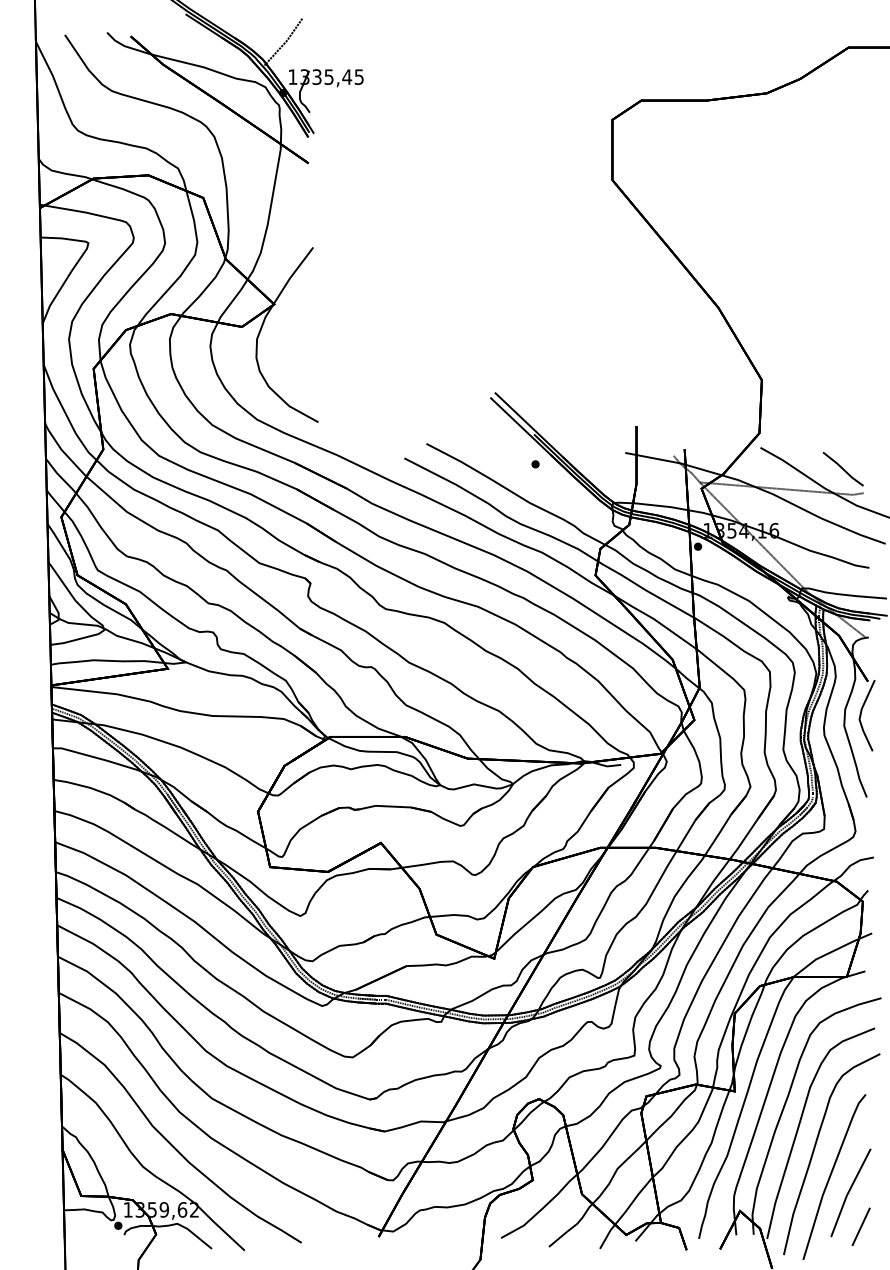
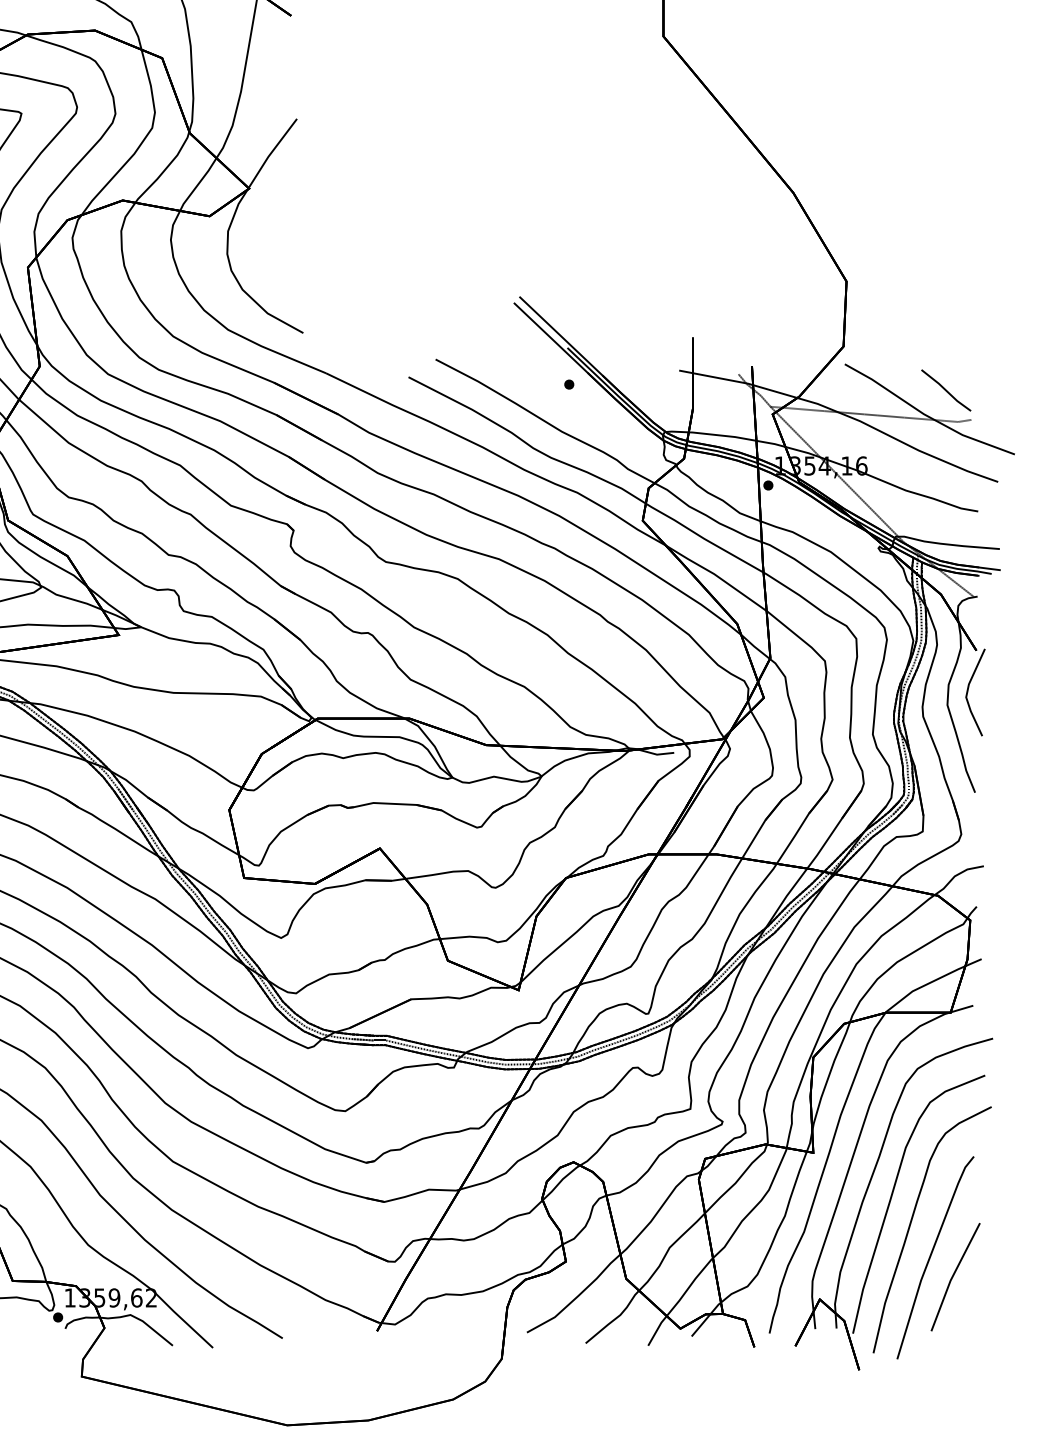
line: (860, 1226) -> (967, 1318), removed

